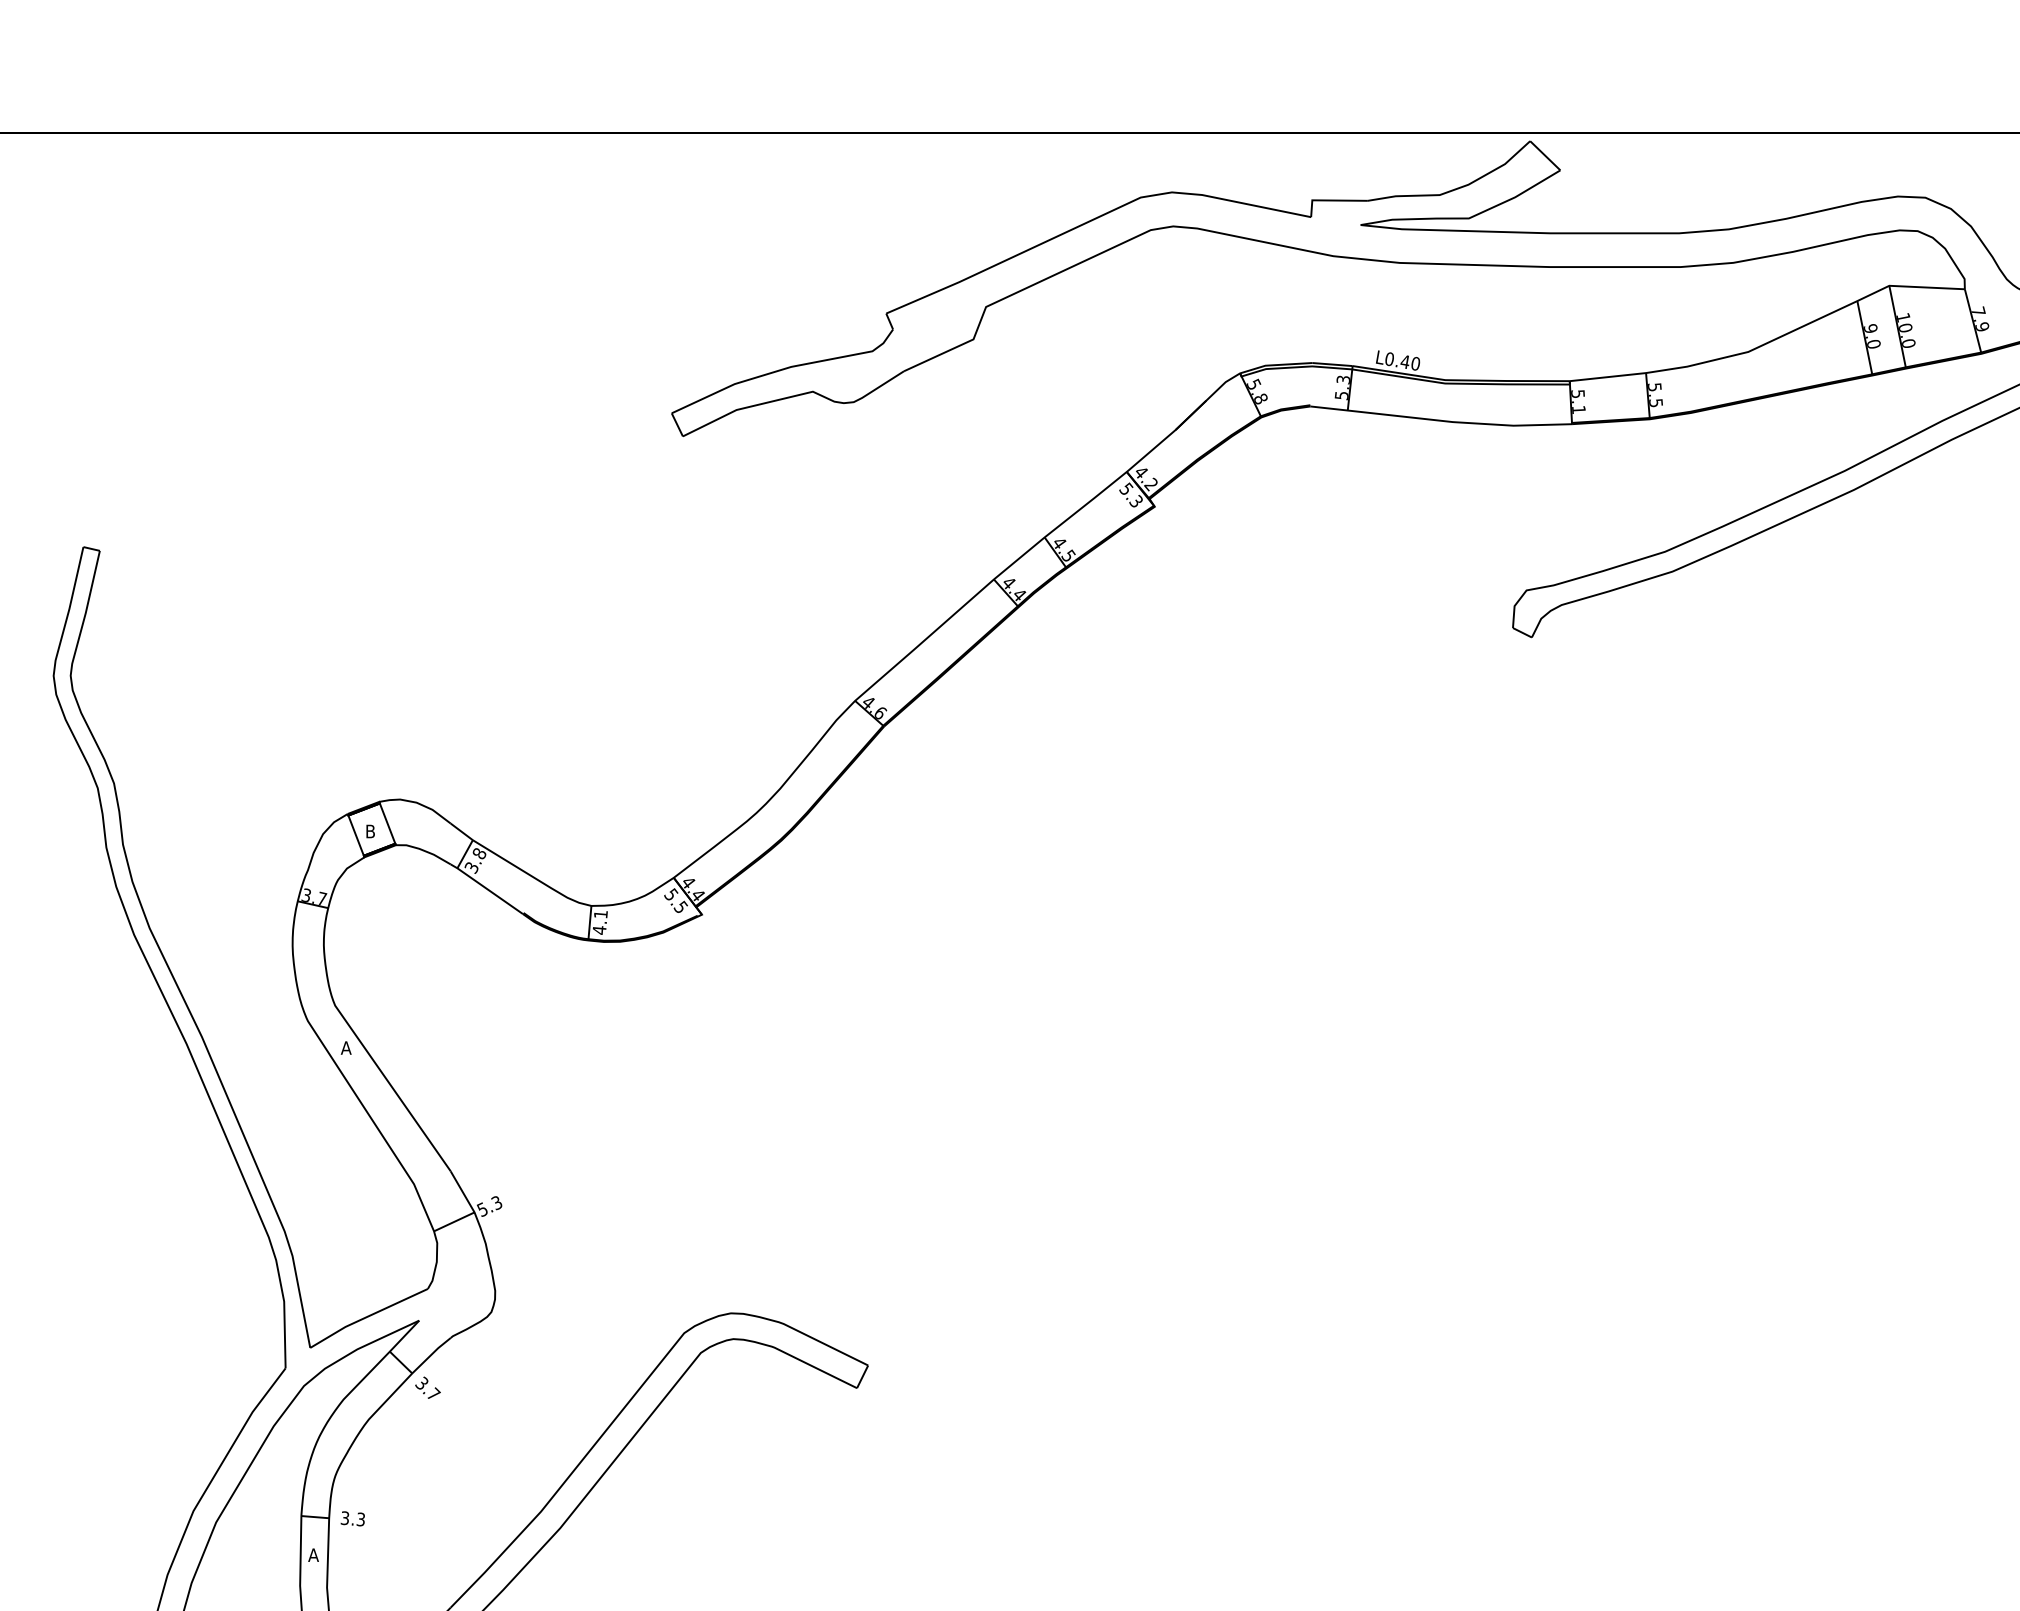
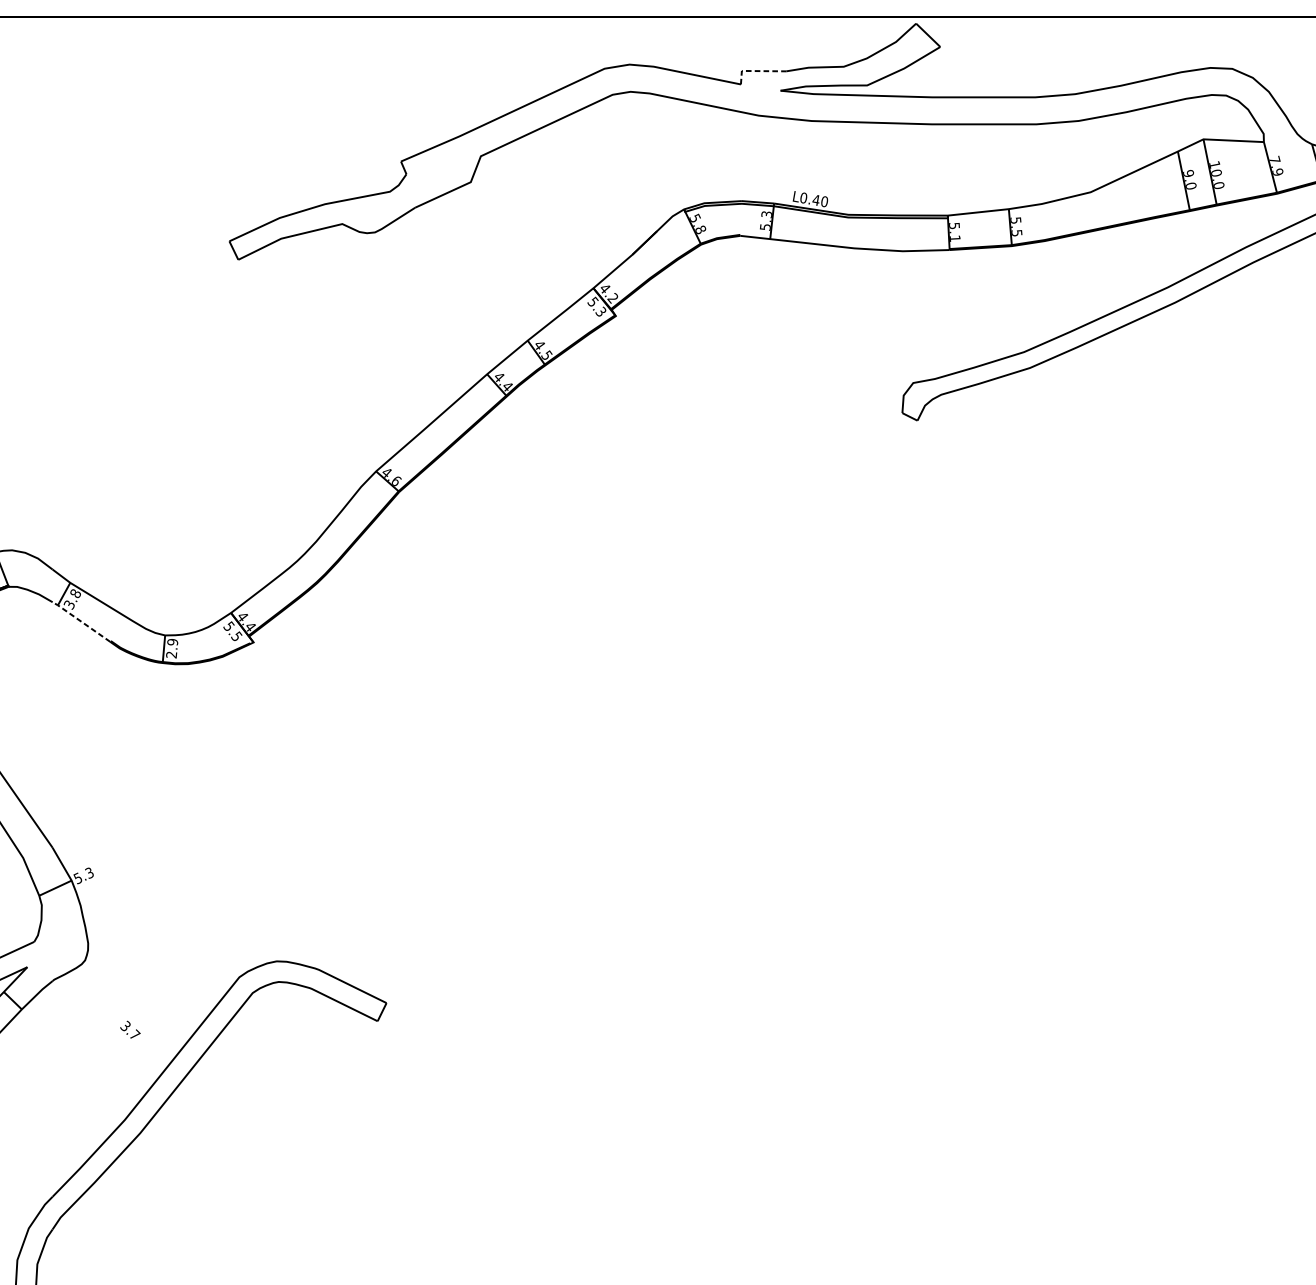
line: (1331, 200) -> (757, 71), solid -> dashed
line: (486, 888) -> (81, 621), solid -> dashed
text: (599, 922) -> (171, 648), 4.1 -> 2.9
text: (427, 1387) -> (130, 1029), moved

